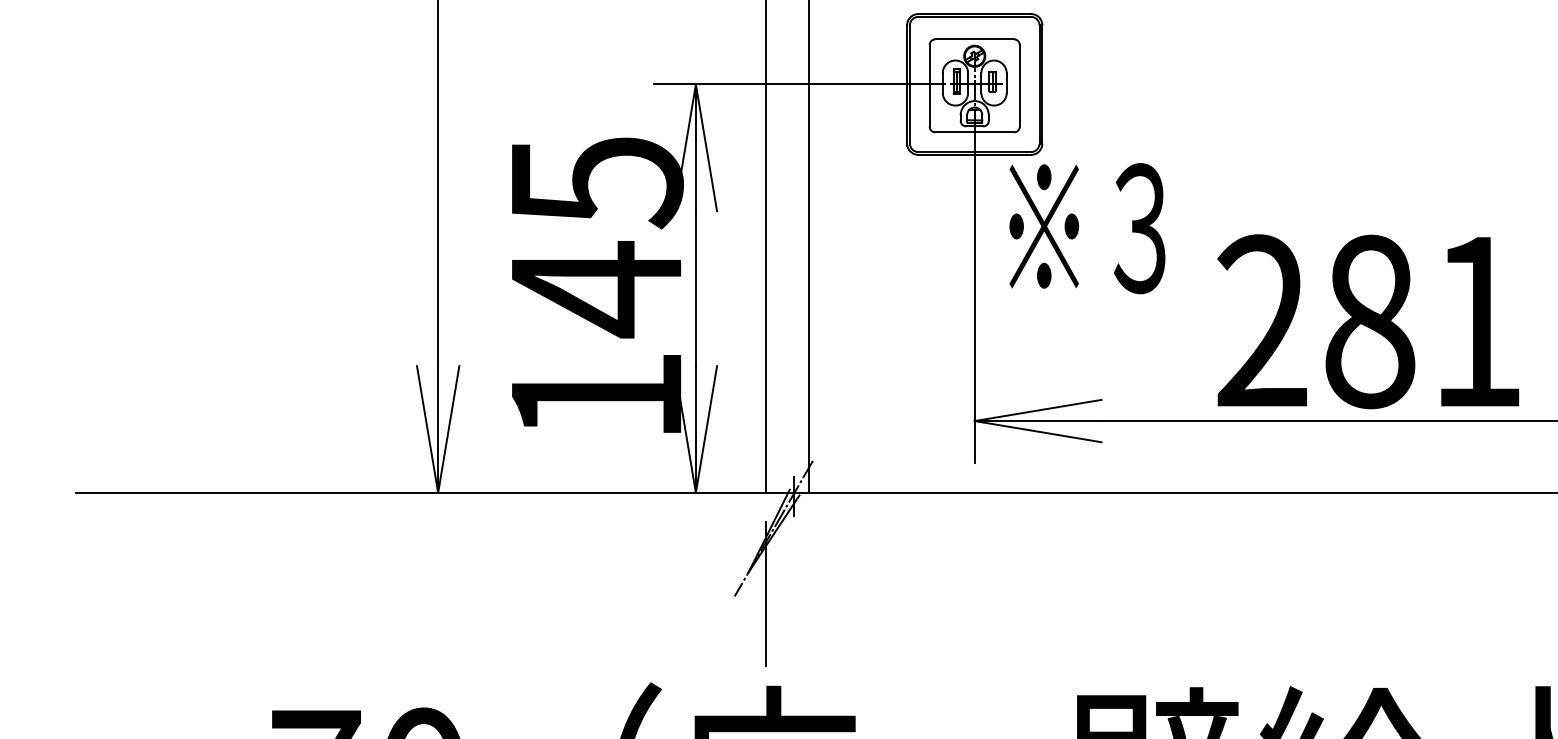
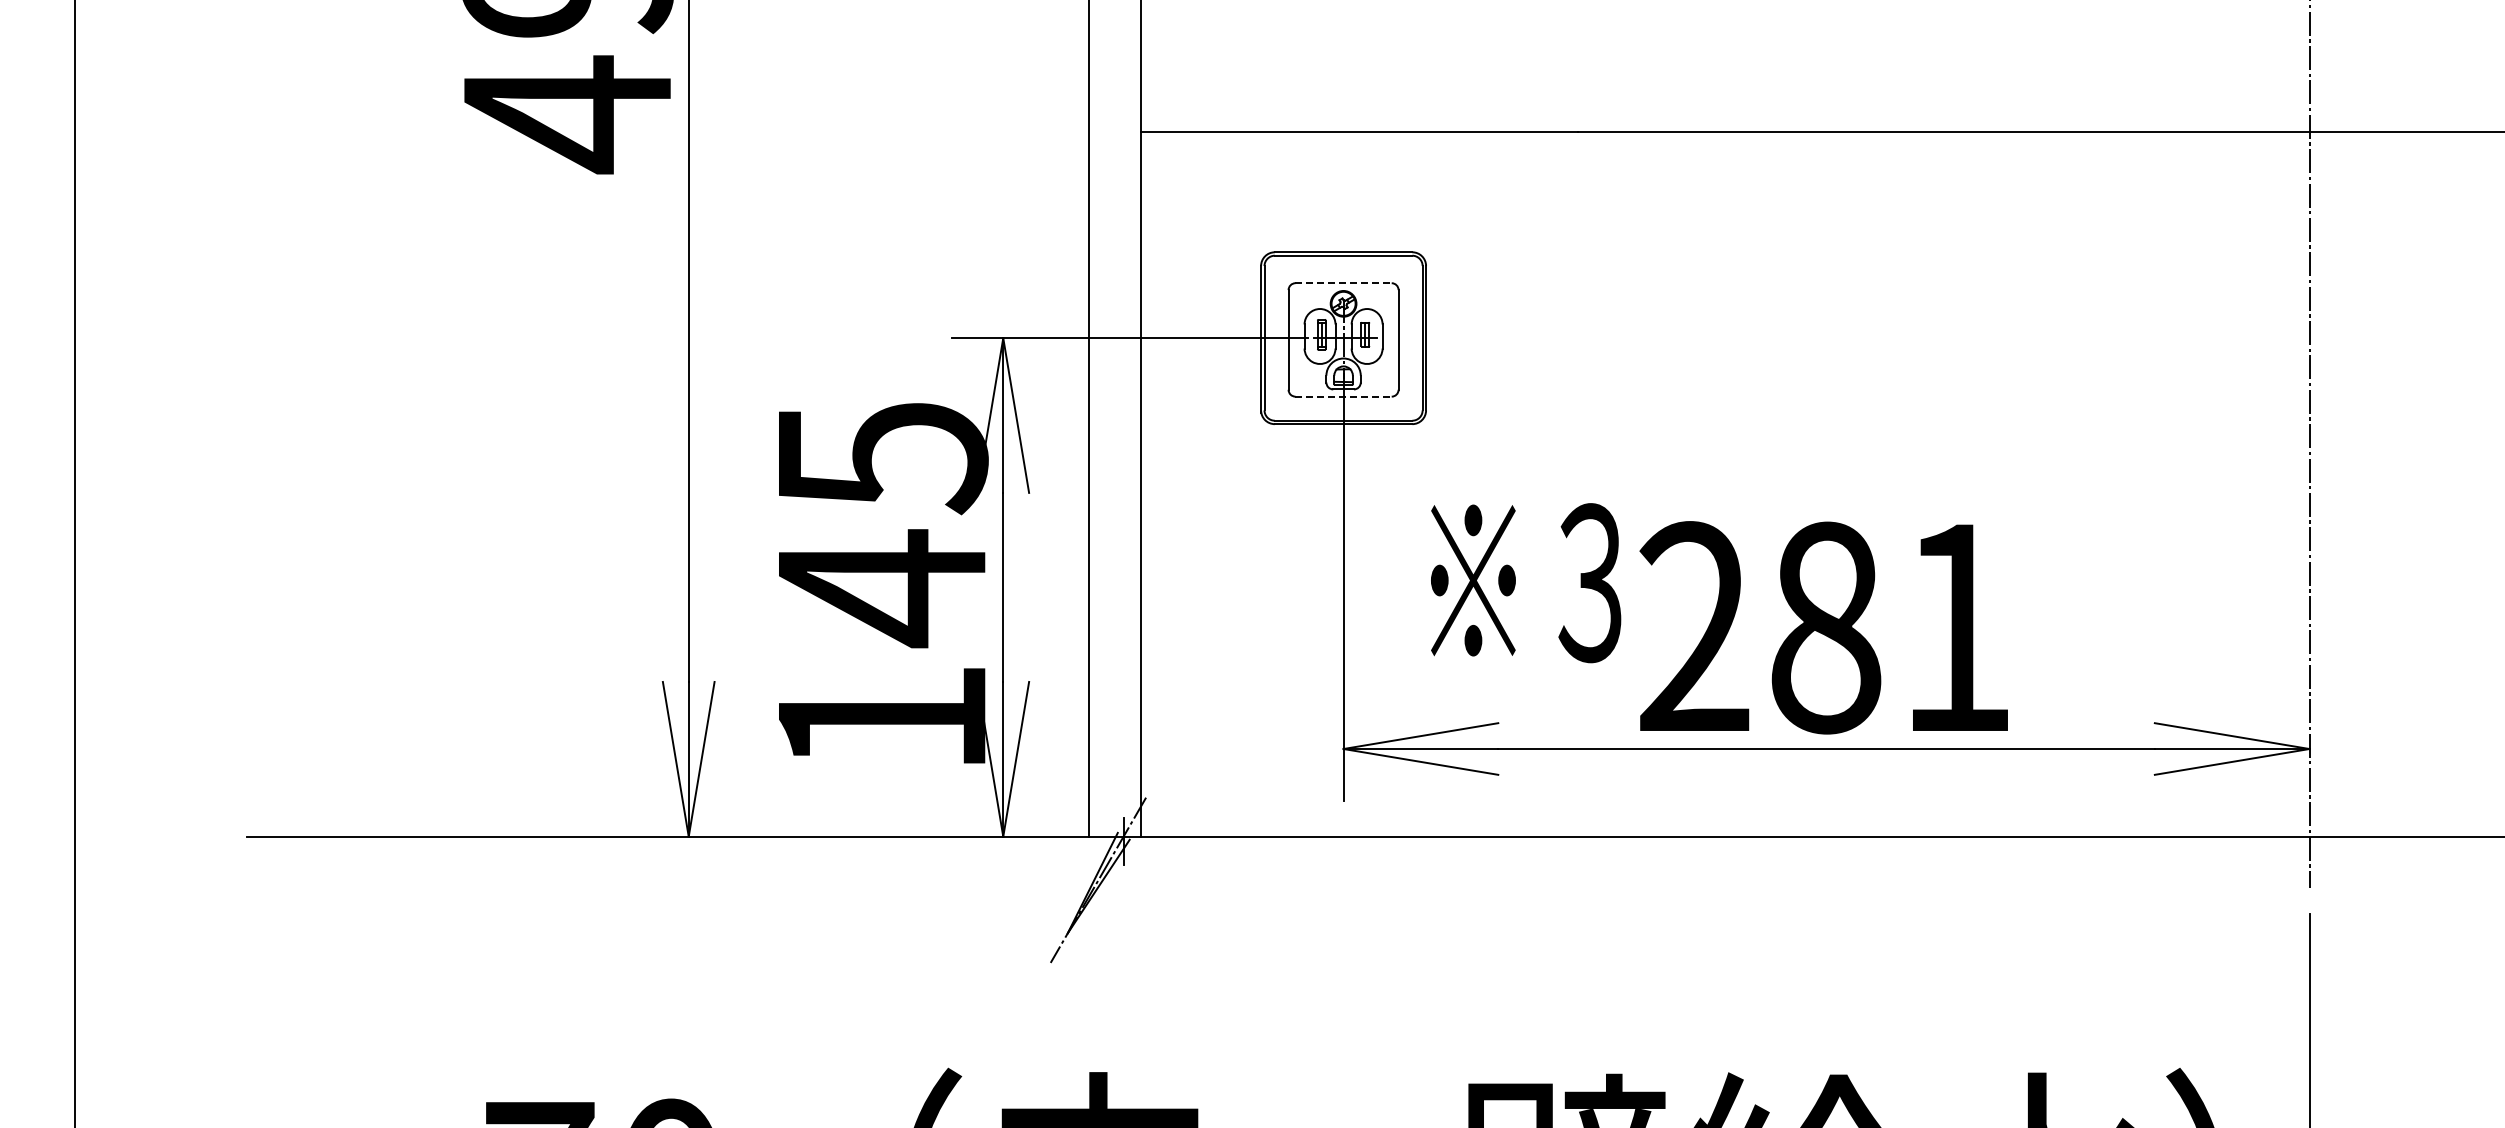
line: (975, 39) -> (1344, 283), solid -> dashed
line: (975, 132) -> (1344, 396), solid -> dashed
text: (1087, 228) -> (1526, 583), moved
line: (766, 594) -> (1089, 960), removed

